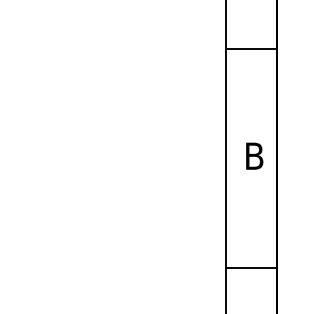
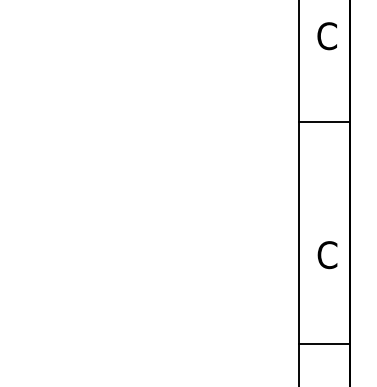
line: (251, 48) -> (324, 121), moved
text: (254, 156) -> (327, 255), B -> C
line: (251, 267) -> (324, 343), moved

